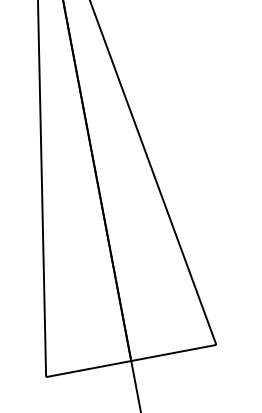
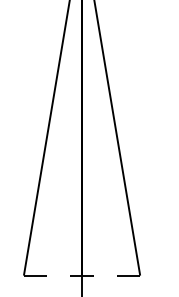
line: (131, 360) -> (82, 275), solid -> dashed

